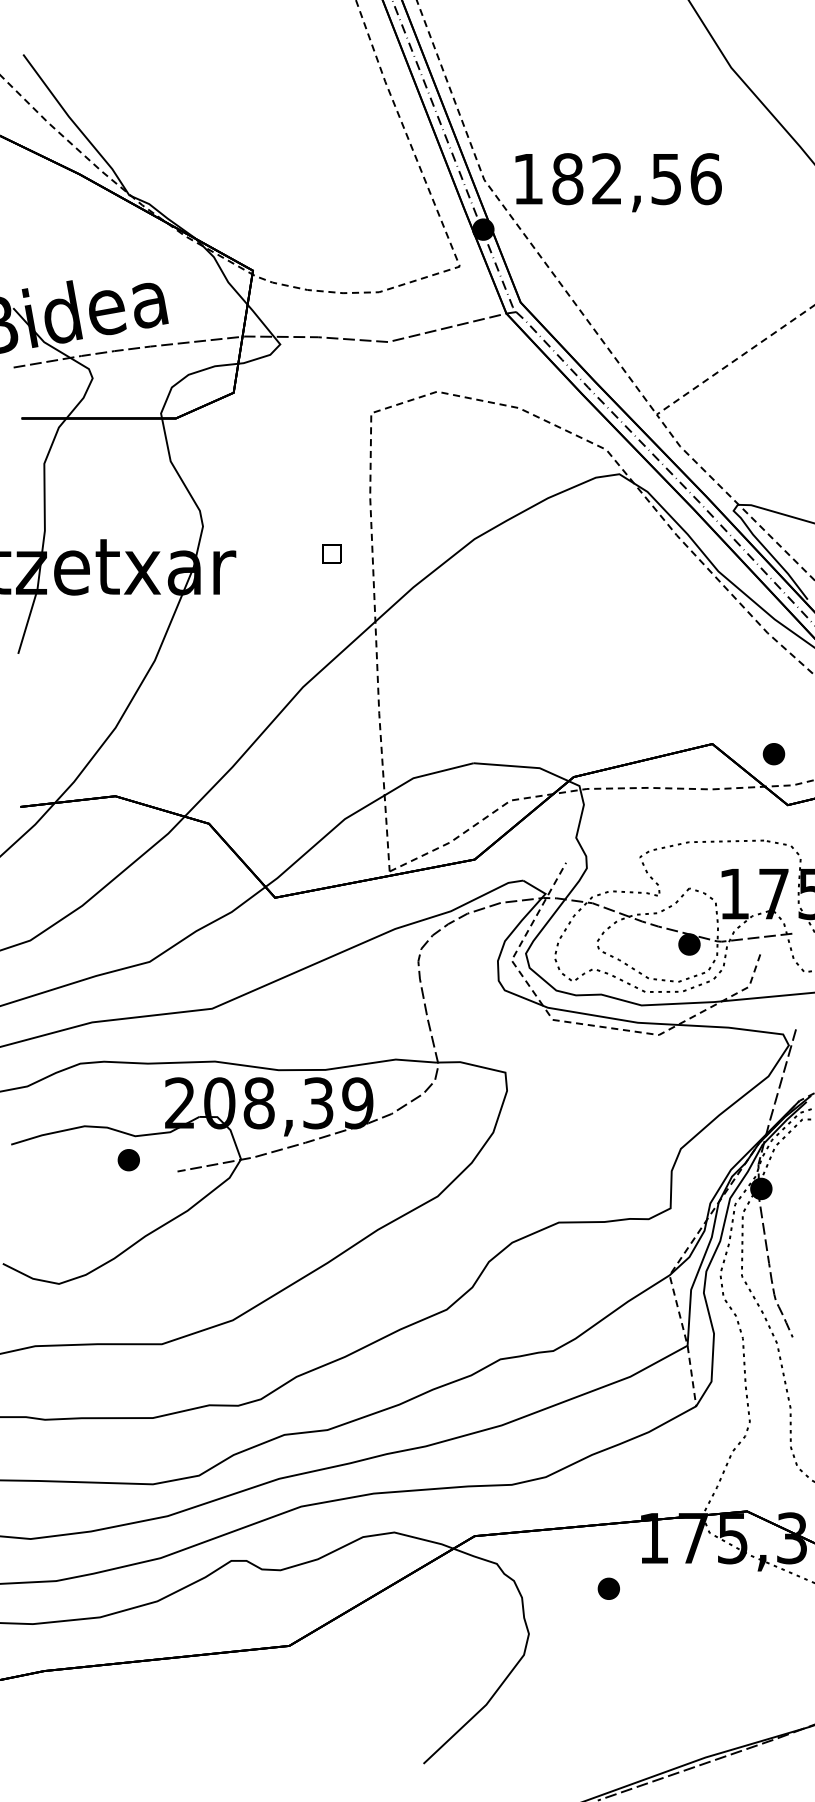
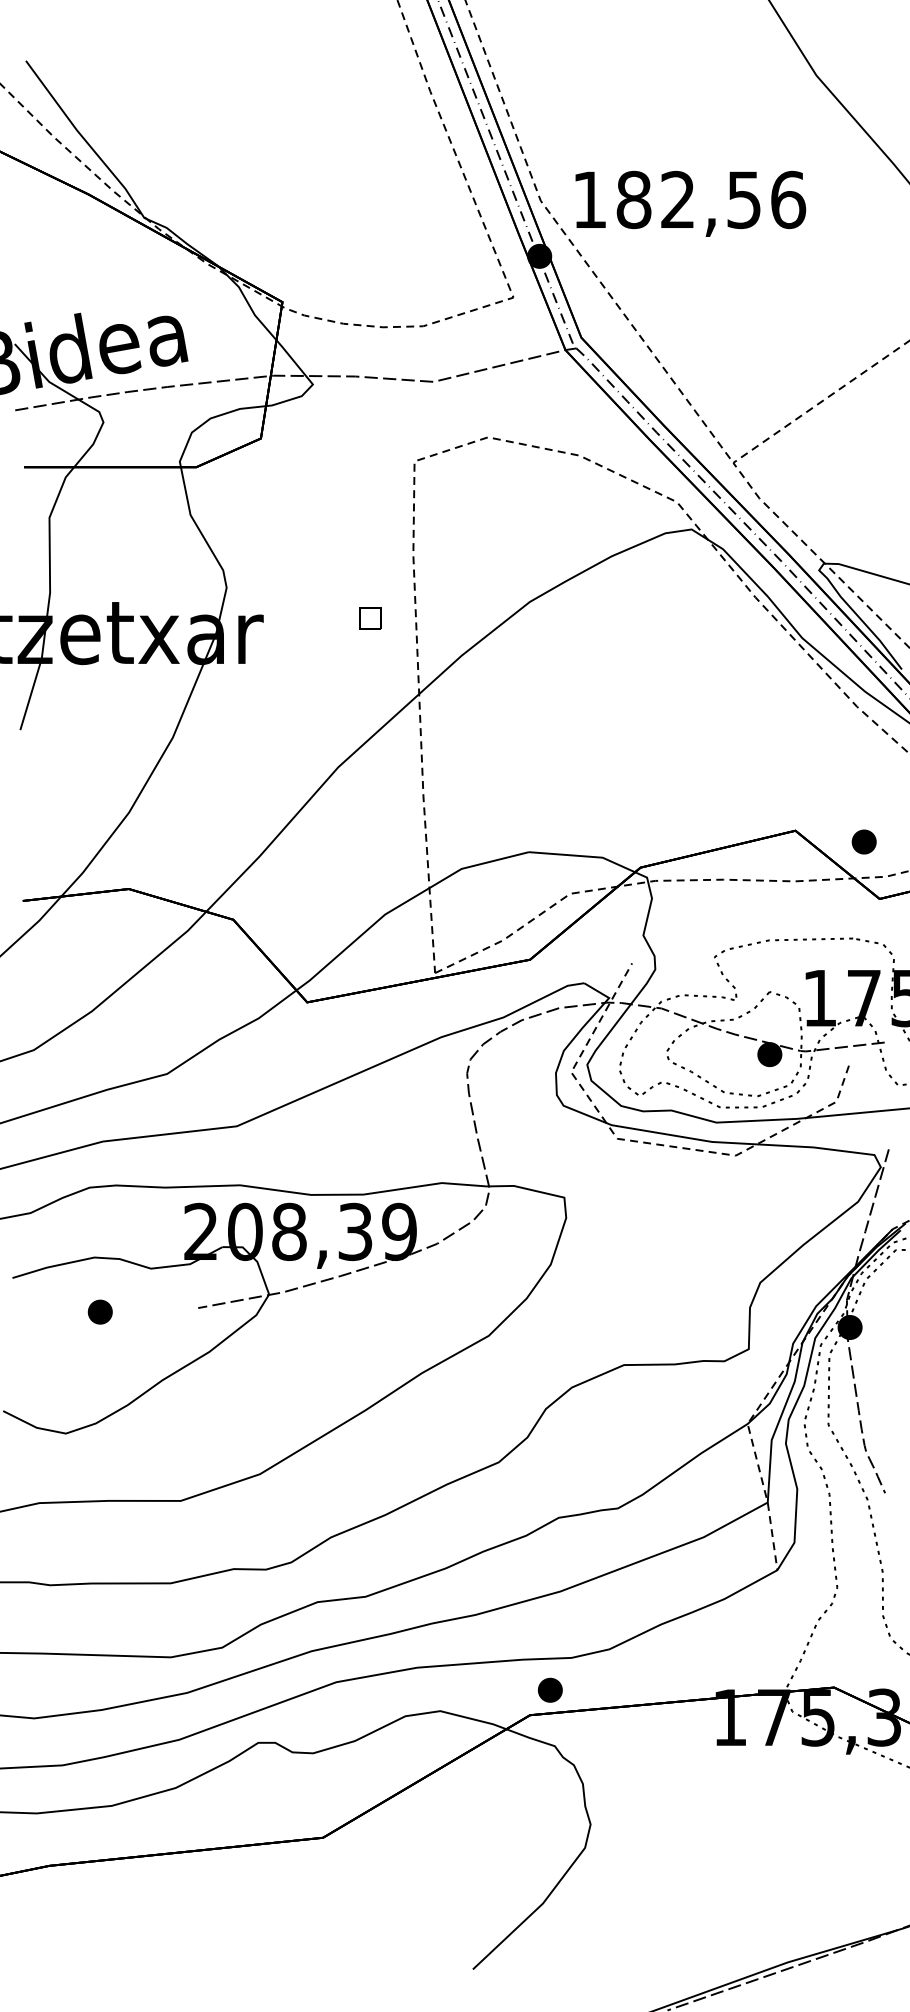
part: (128, 1160) -> (99, 1312), moved
part: (608, 1588) -> (549, 1689), moved

